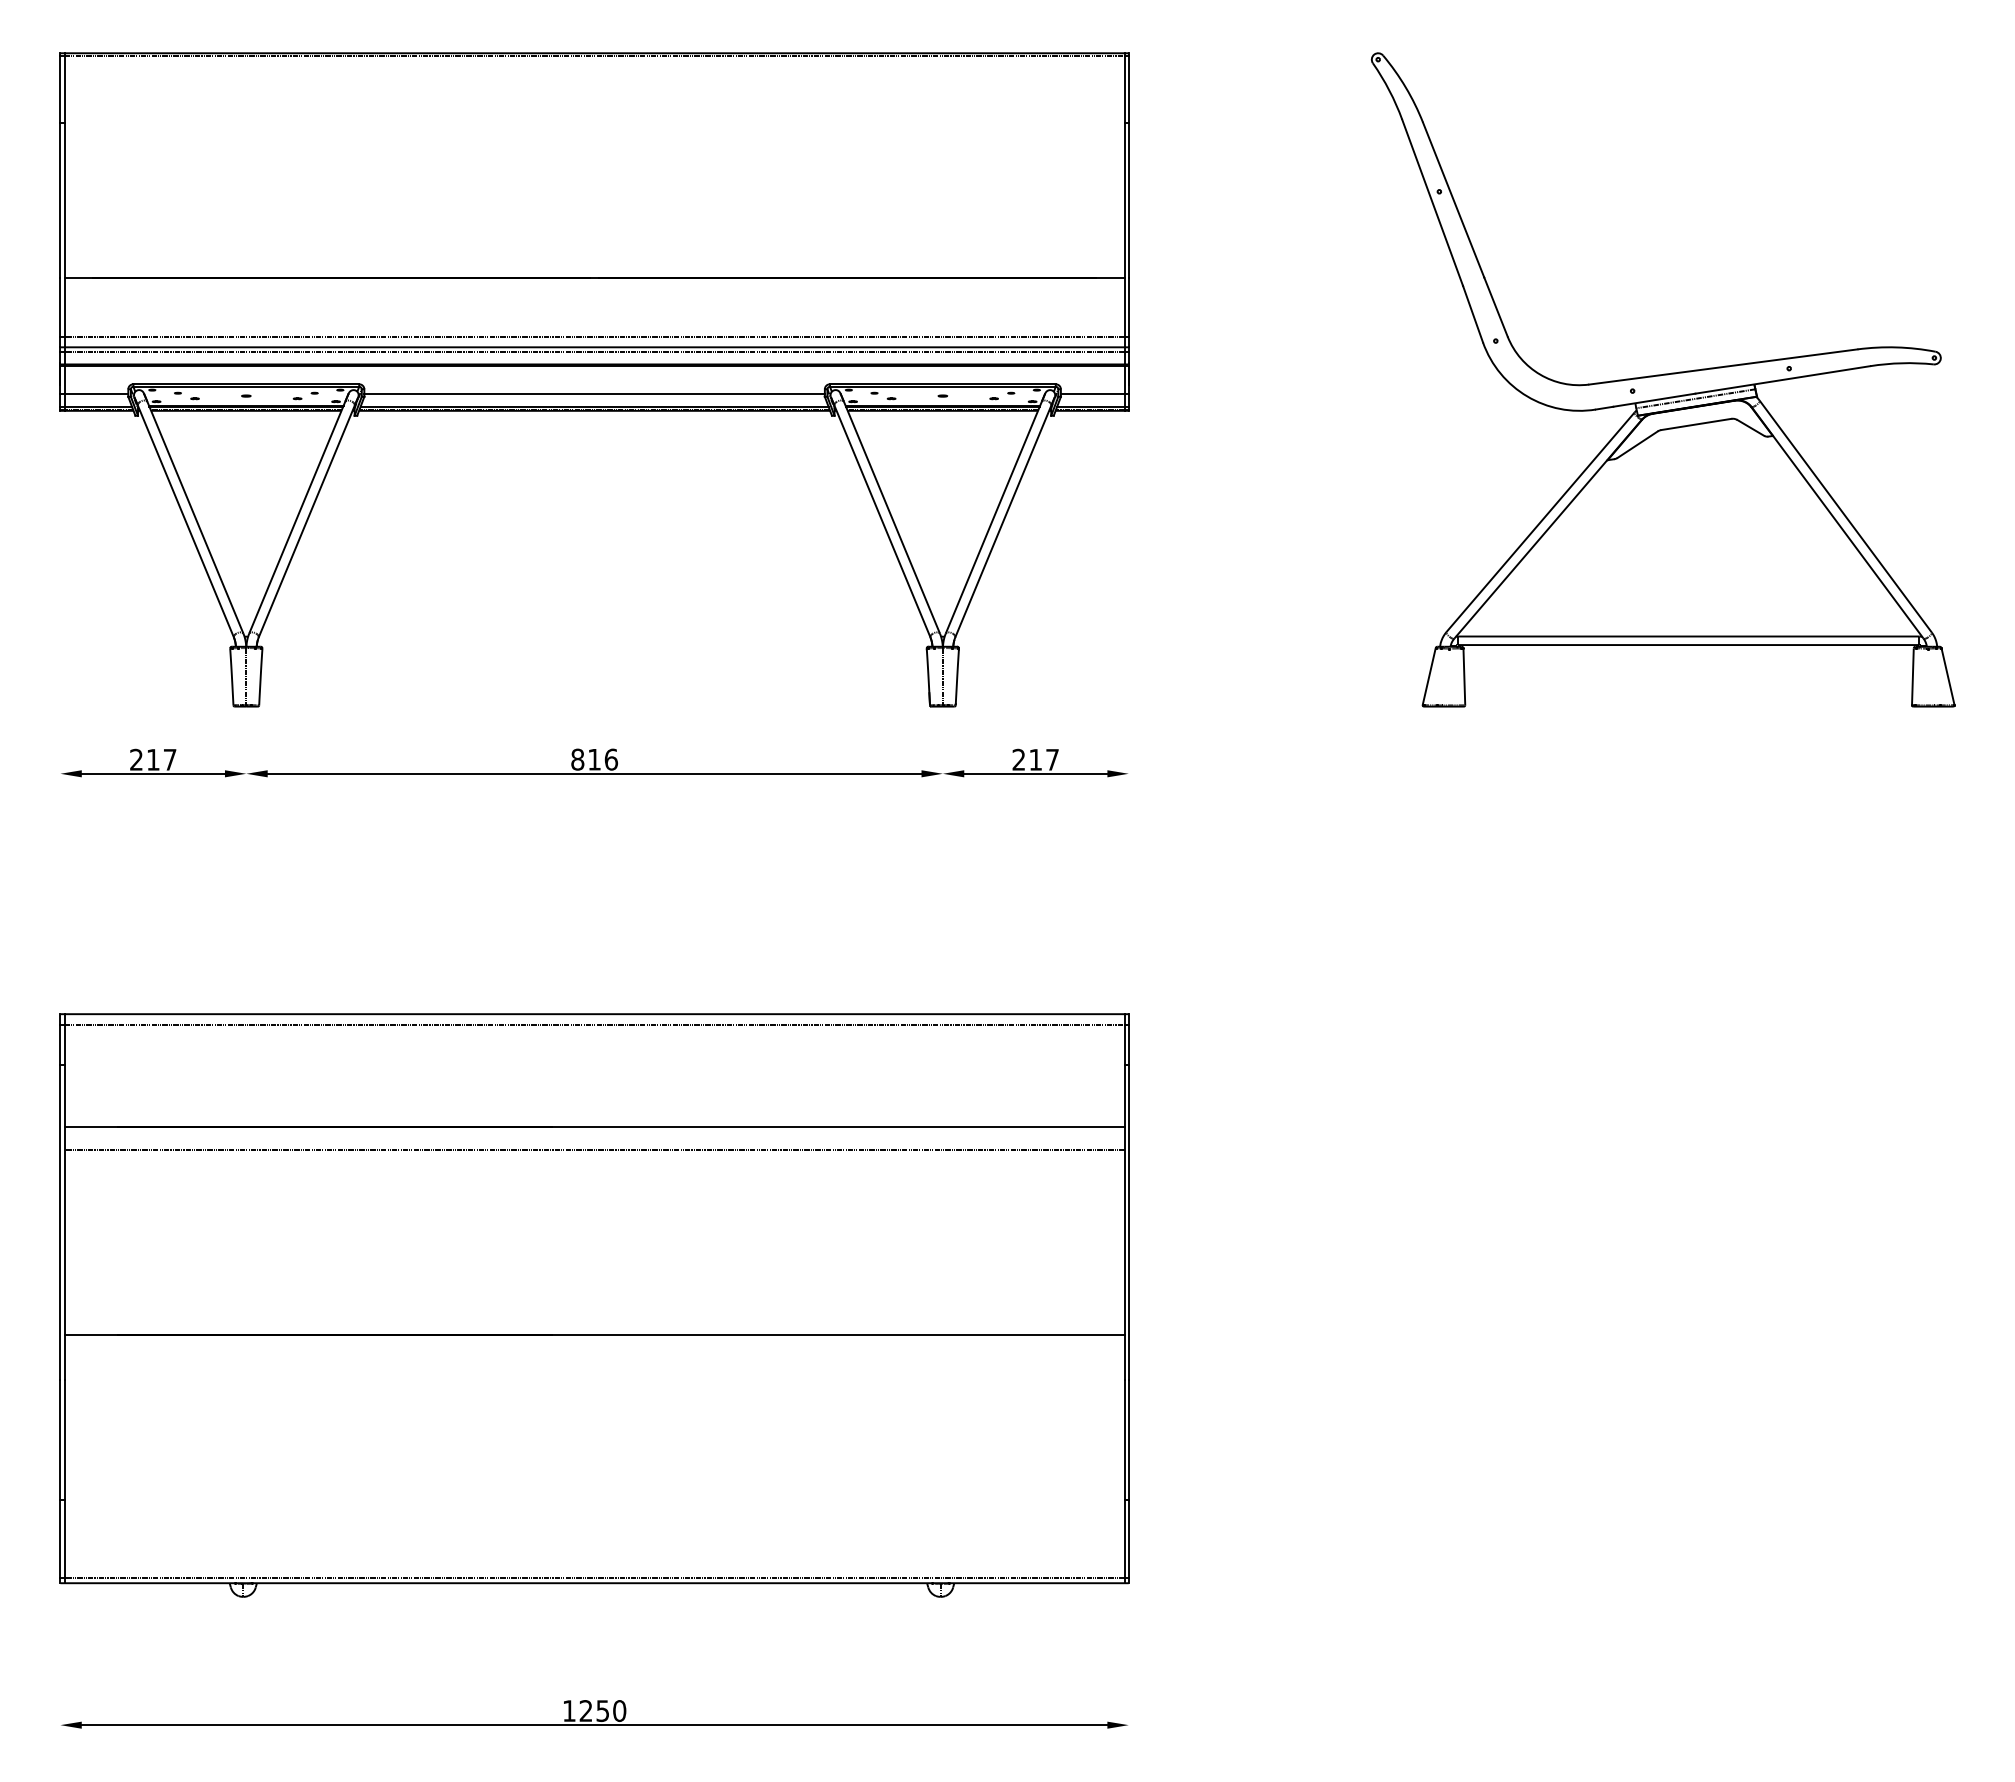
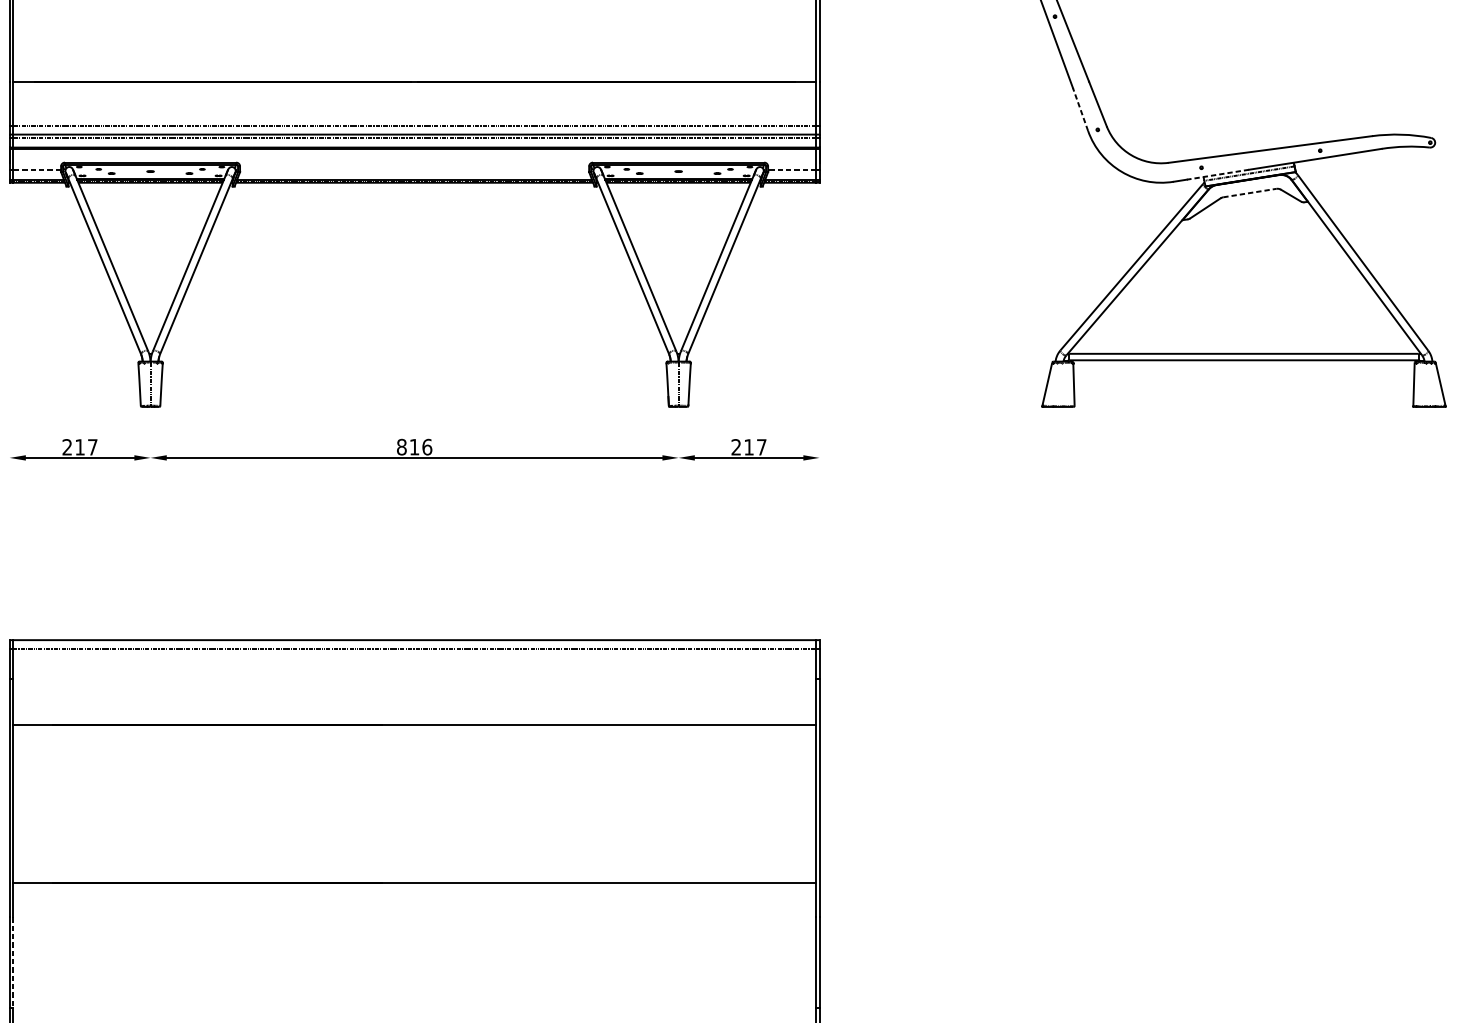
line: (1473, 314) -> (1080, 109), solid -> dashed
line: (96, 393) -> (36, 169), solid -> dashed
line: (594, 393) -> (414, 169), removed
line: (1092, 393) -> (792, 169), solid -> dashed
line: (1654, 400) -> (1218, 174), solid -> dashed
line: (1696, 424) -> (1249, 193), solid -> dashed
line: (594, 1150) -> (414, 743), removed
line: (64, 1440) -> (12, 963), solid -> dashed

